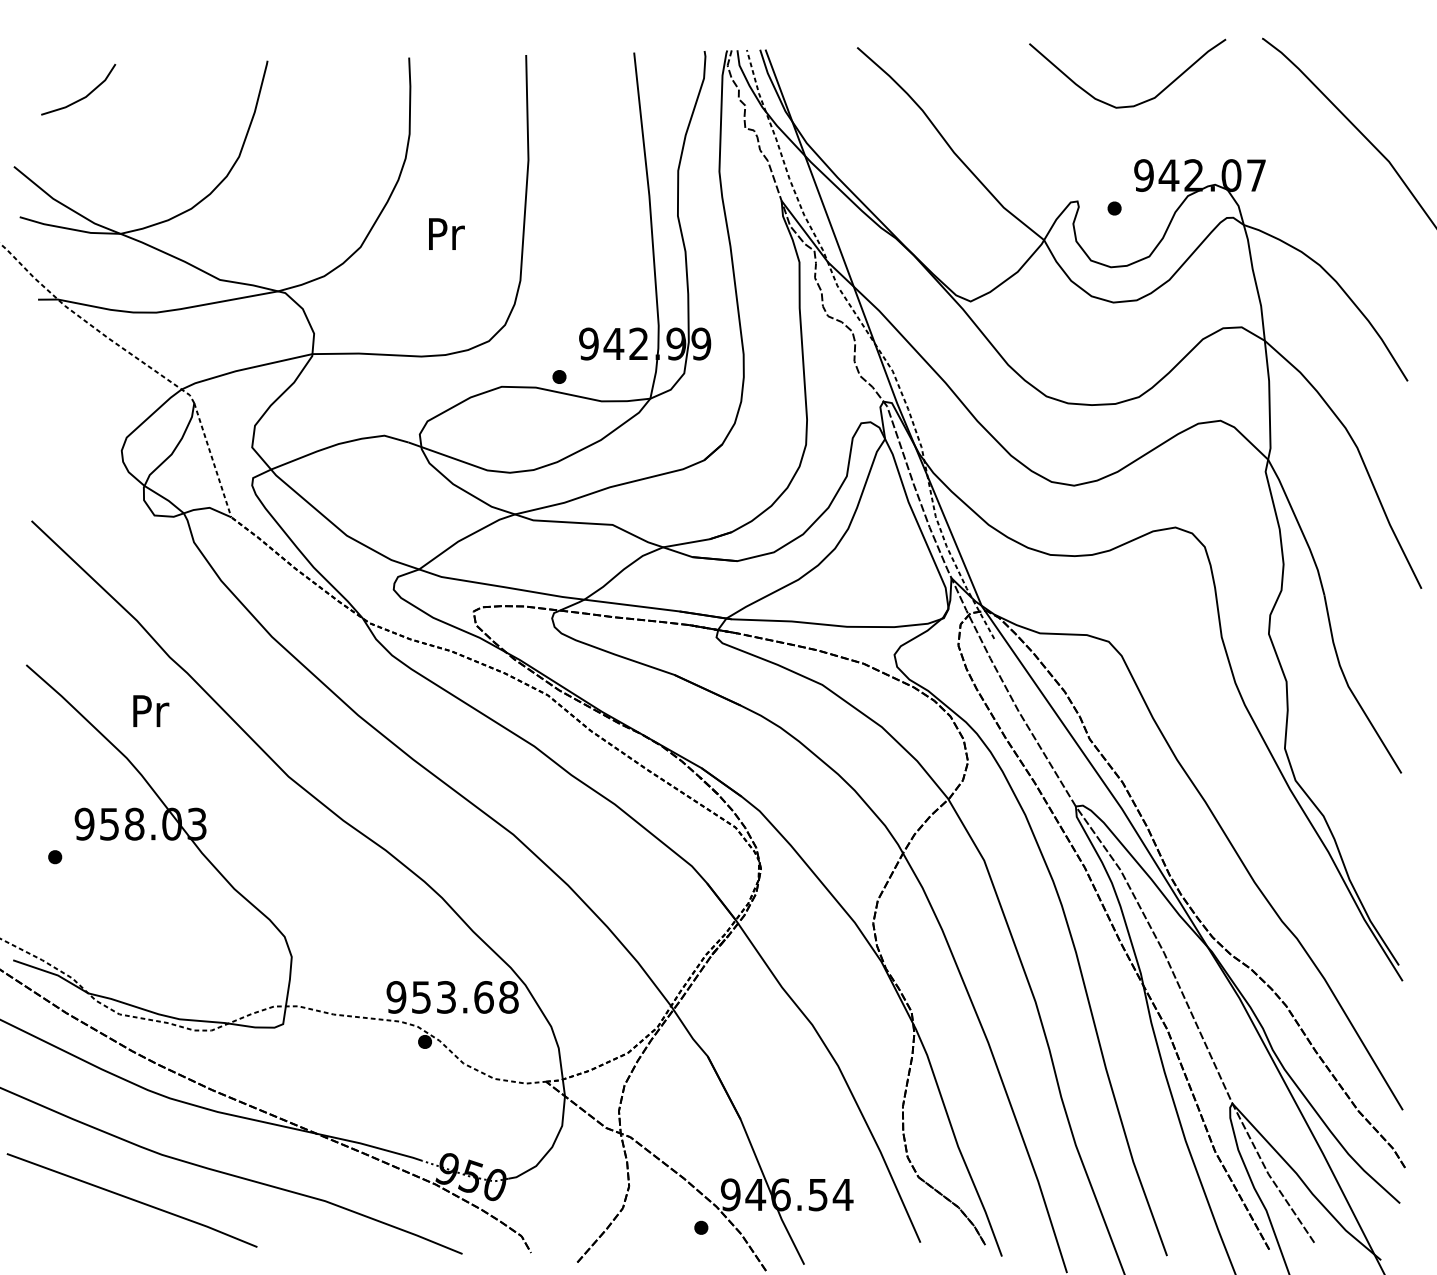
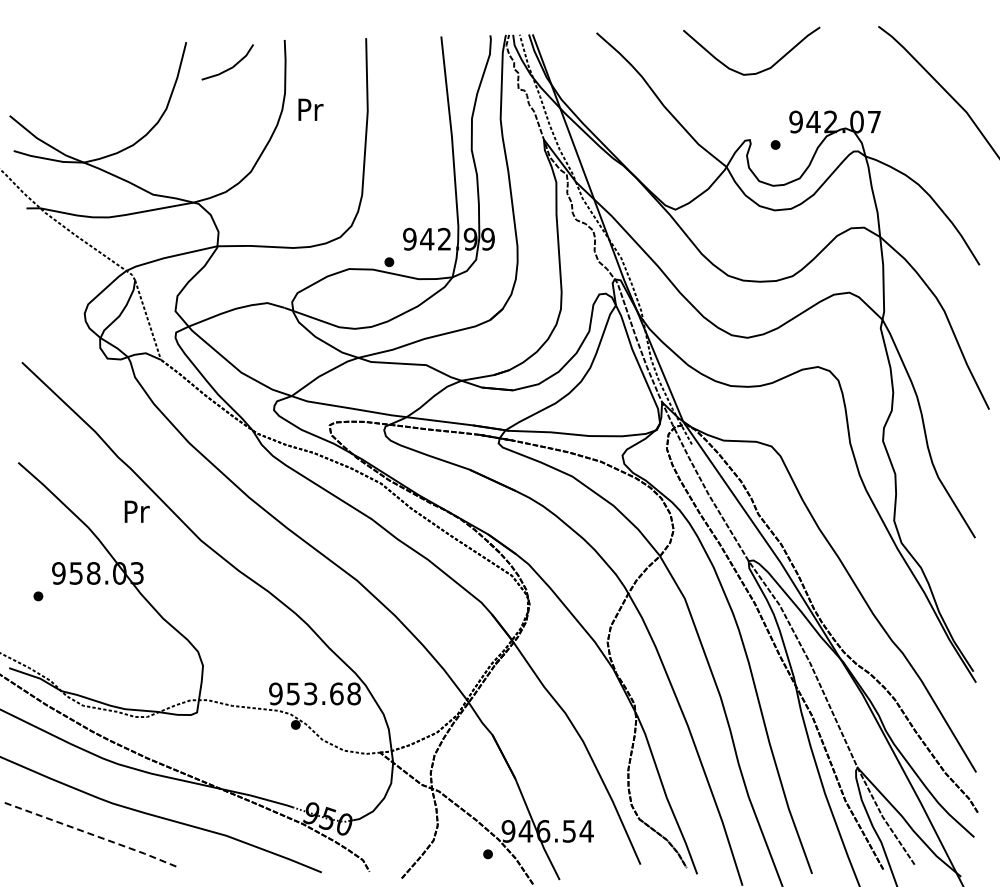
line: (82, 97) -> (230, 67), moved
curve: (1137, 102) -> (758, 71), moved
text: (446, 233) -> (310, 109), moved
text: (150, 710) -> (136, 511), moved
line: (132, 1199) -> (92, 834), solid -> dashed

